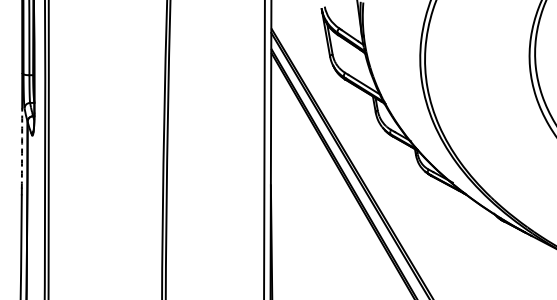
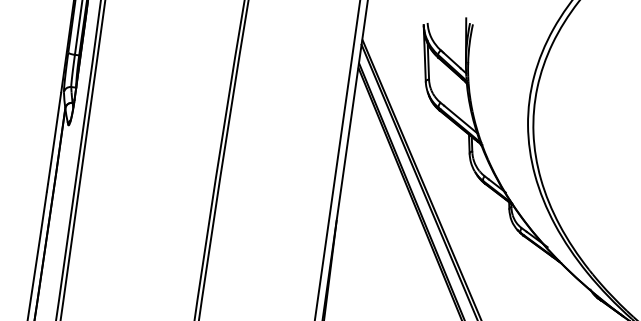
arc: (22, 148) -> (55, 138), dashed -> solid

